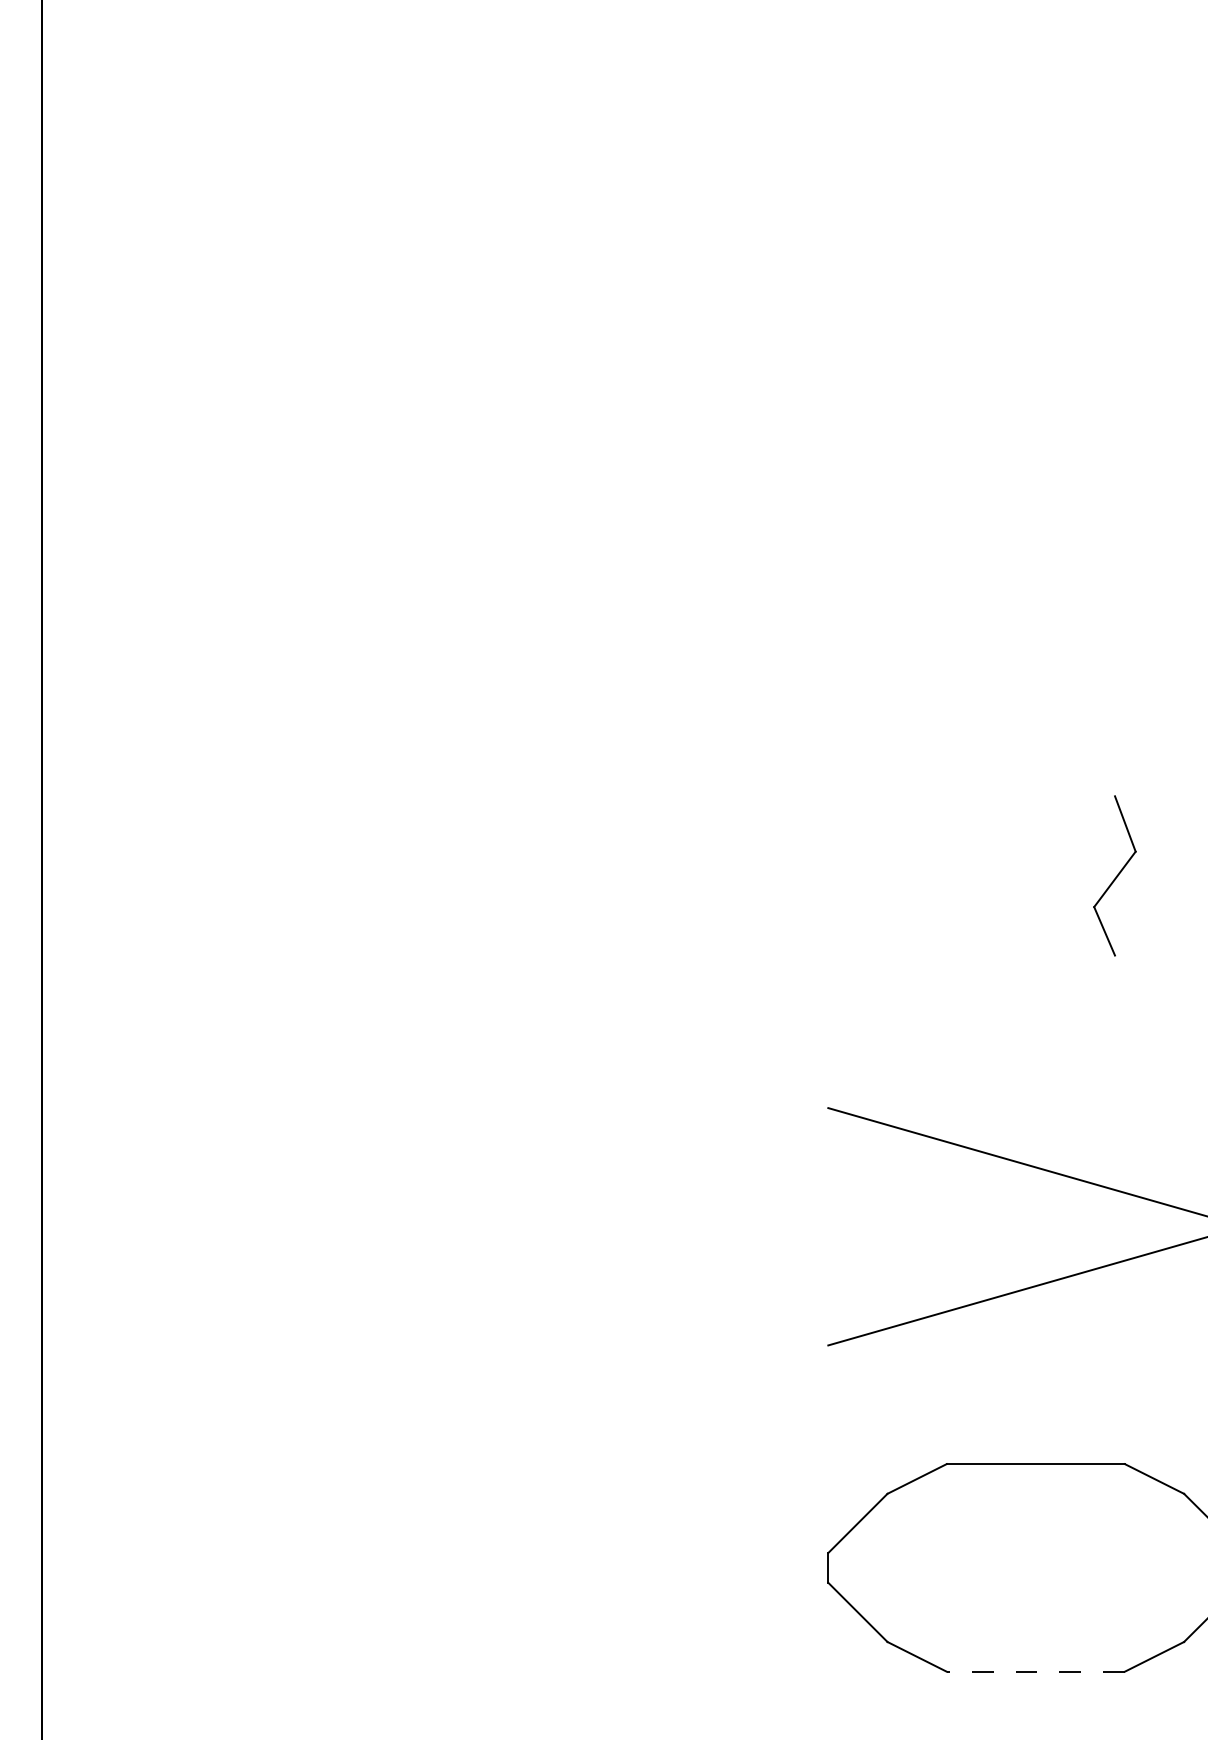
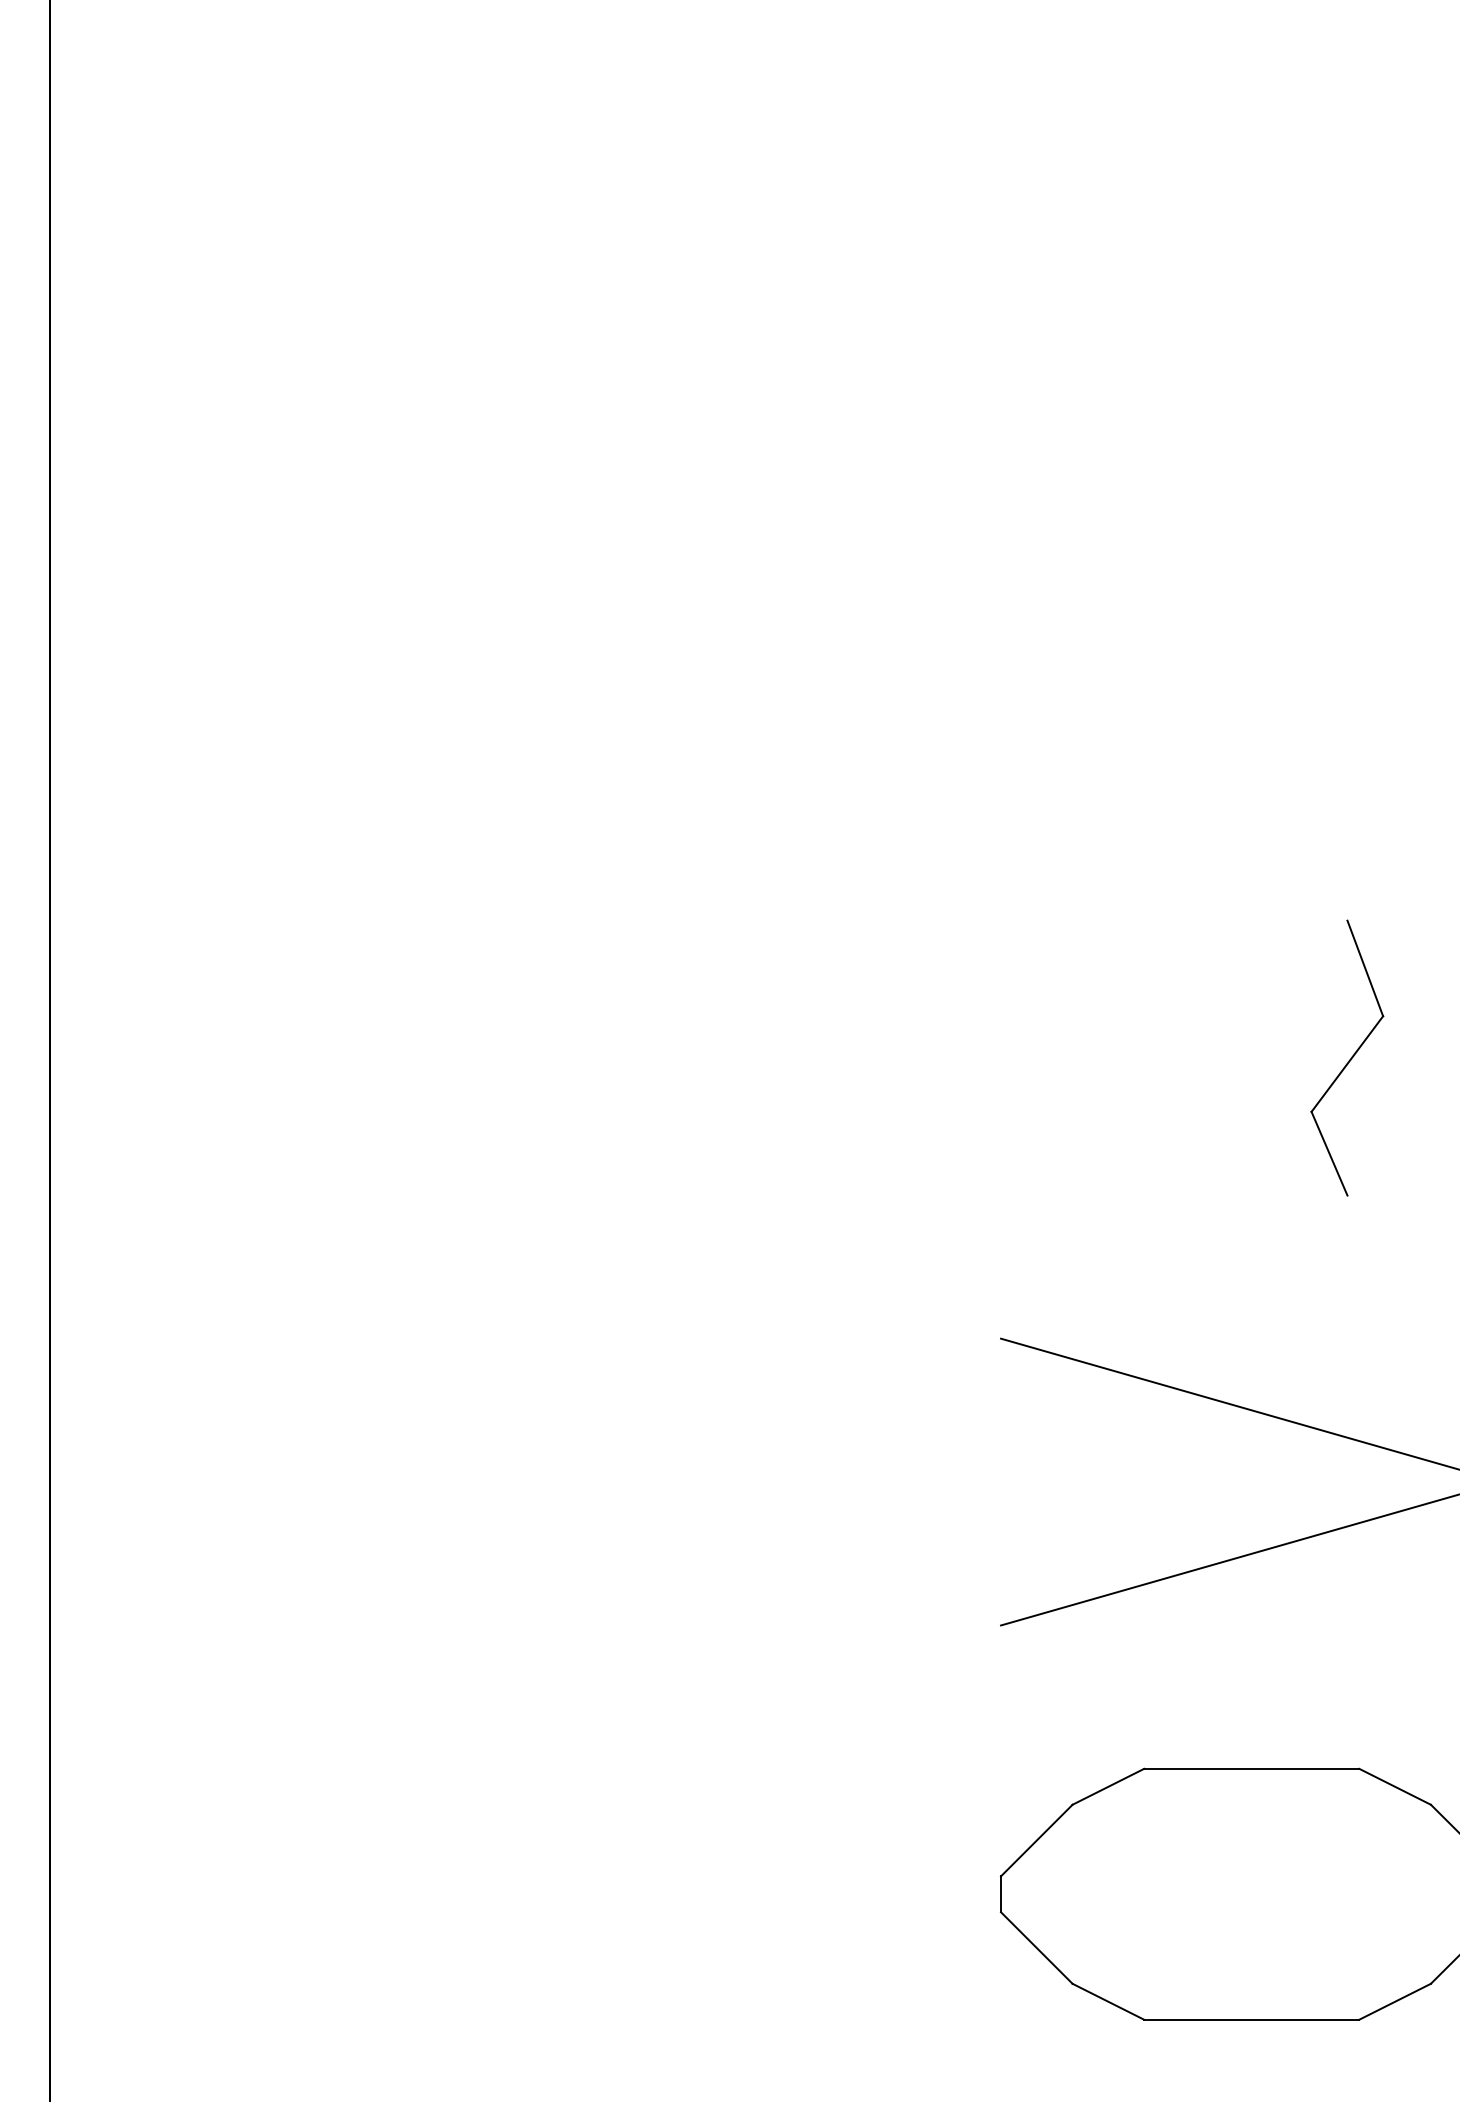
part: (1114, 875) -> (1346, 1057), size x1.43
line: (1035, 1671) -> (1251, 2019), dashed -> solid

